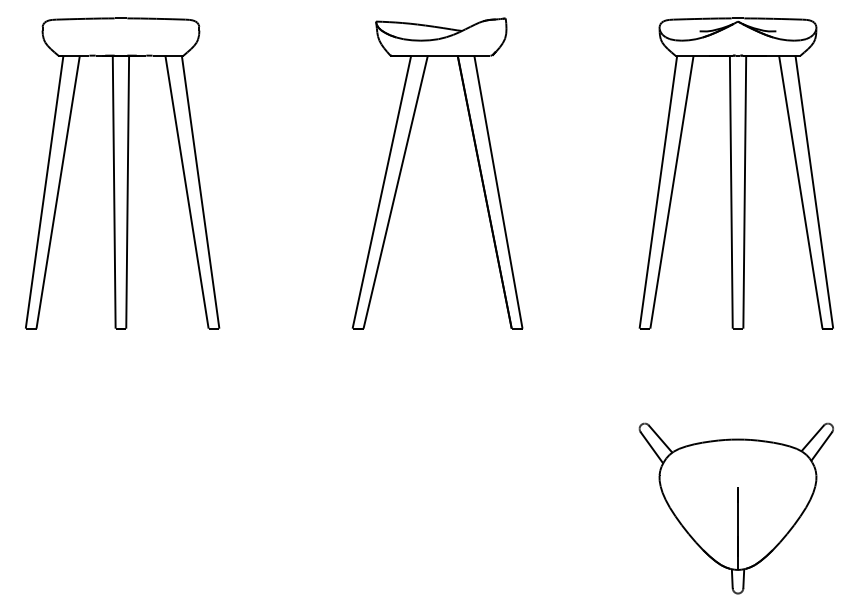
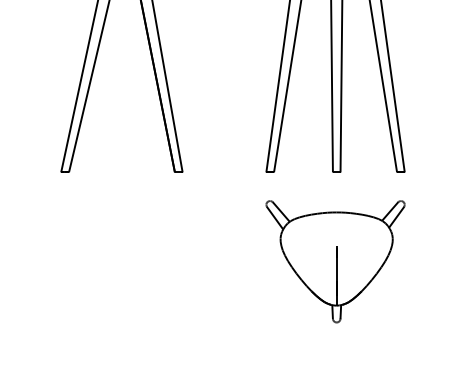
part: (735, 508) -> (334, 261), moved

